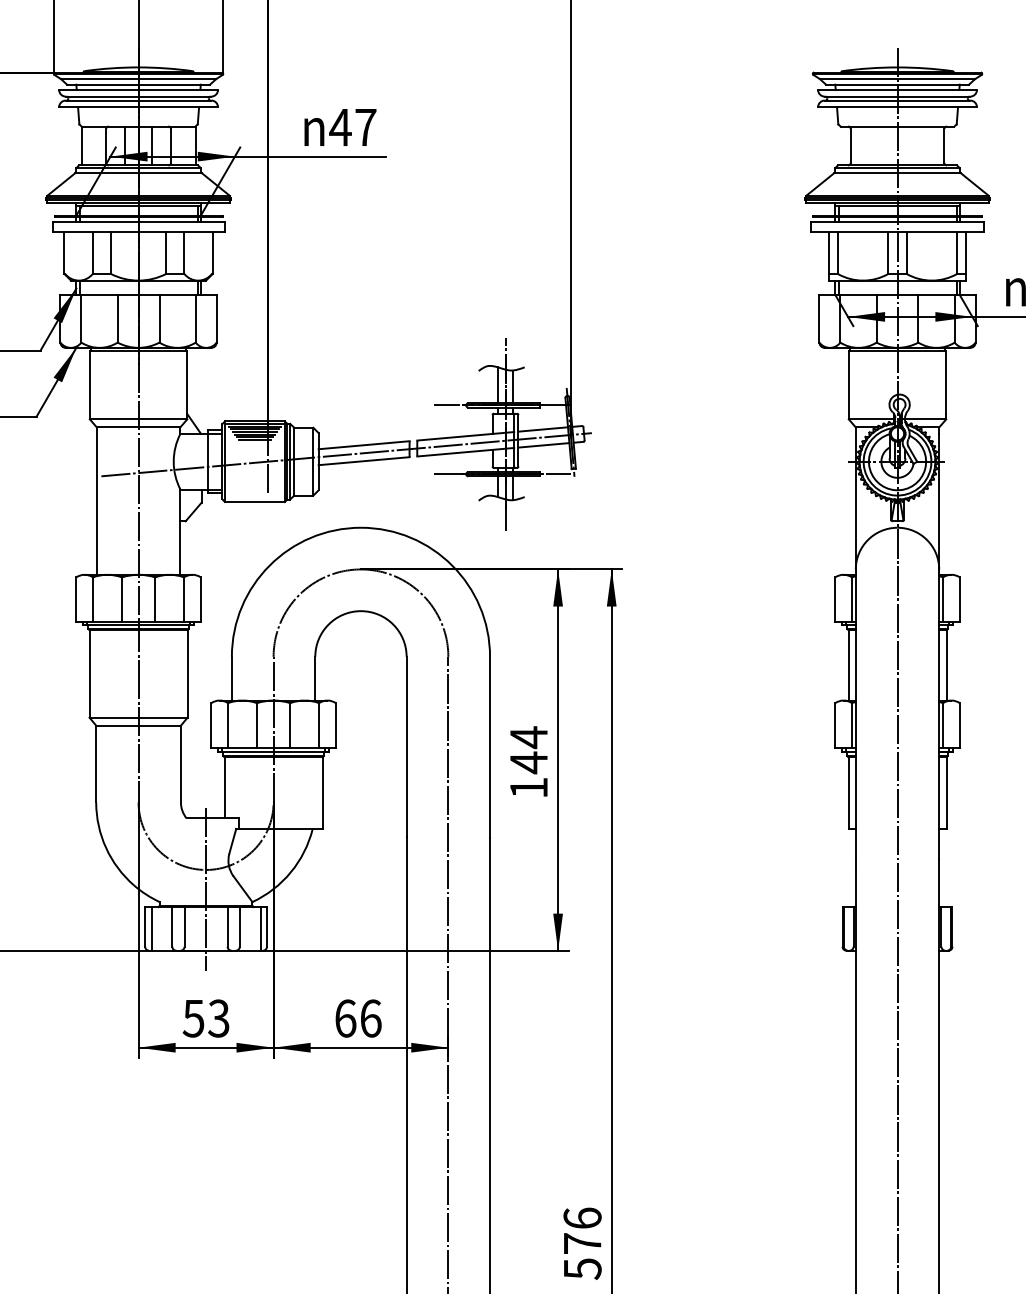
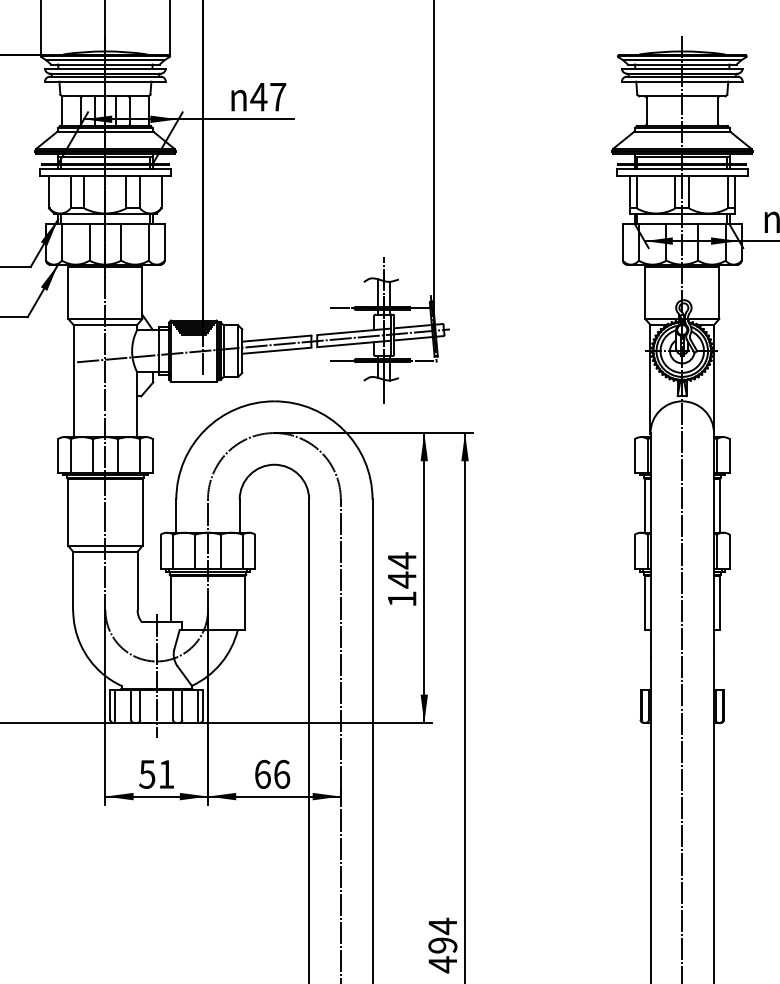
text: (218, 1018) -> (166, 774), 53 -> 51
text: (582, 1243) -> (442, 945), 576 -> 494

